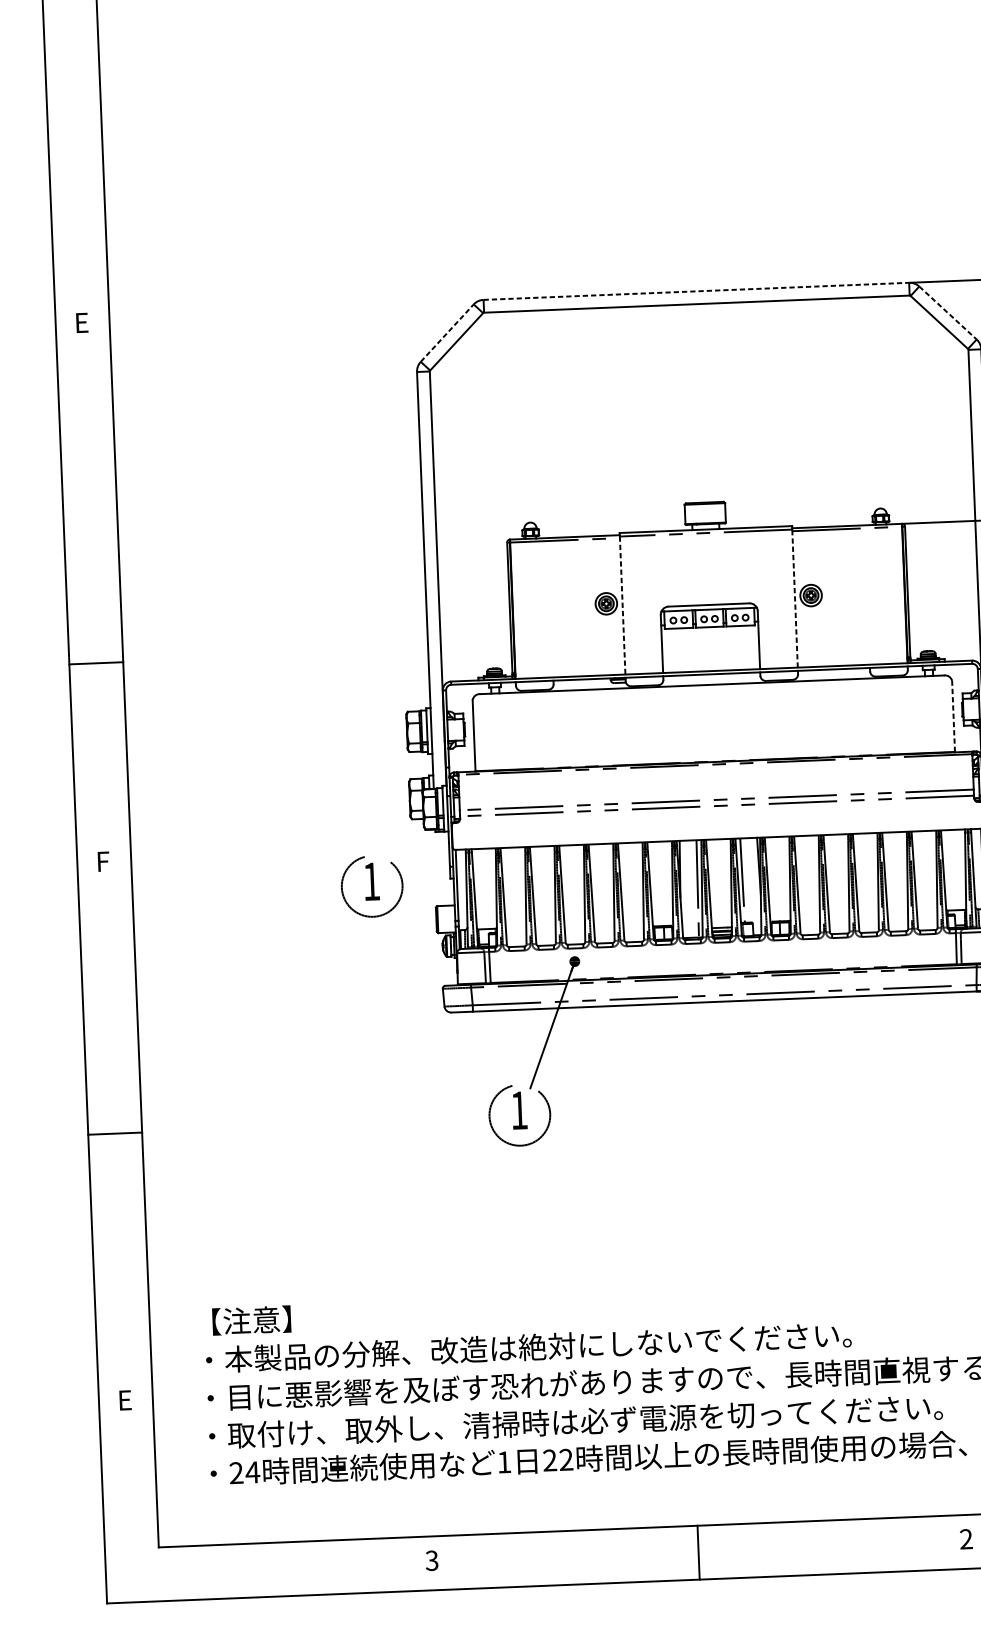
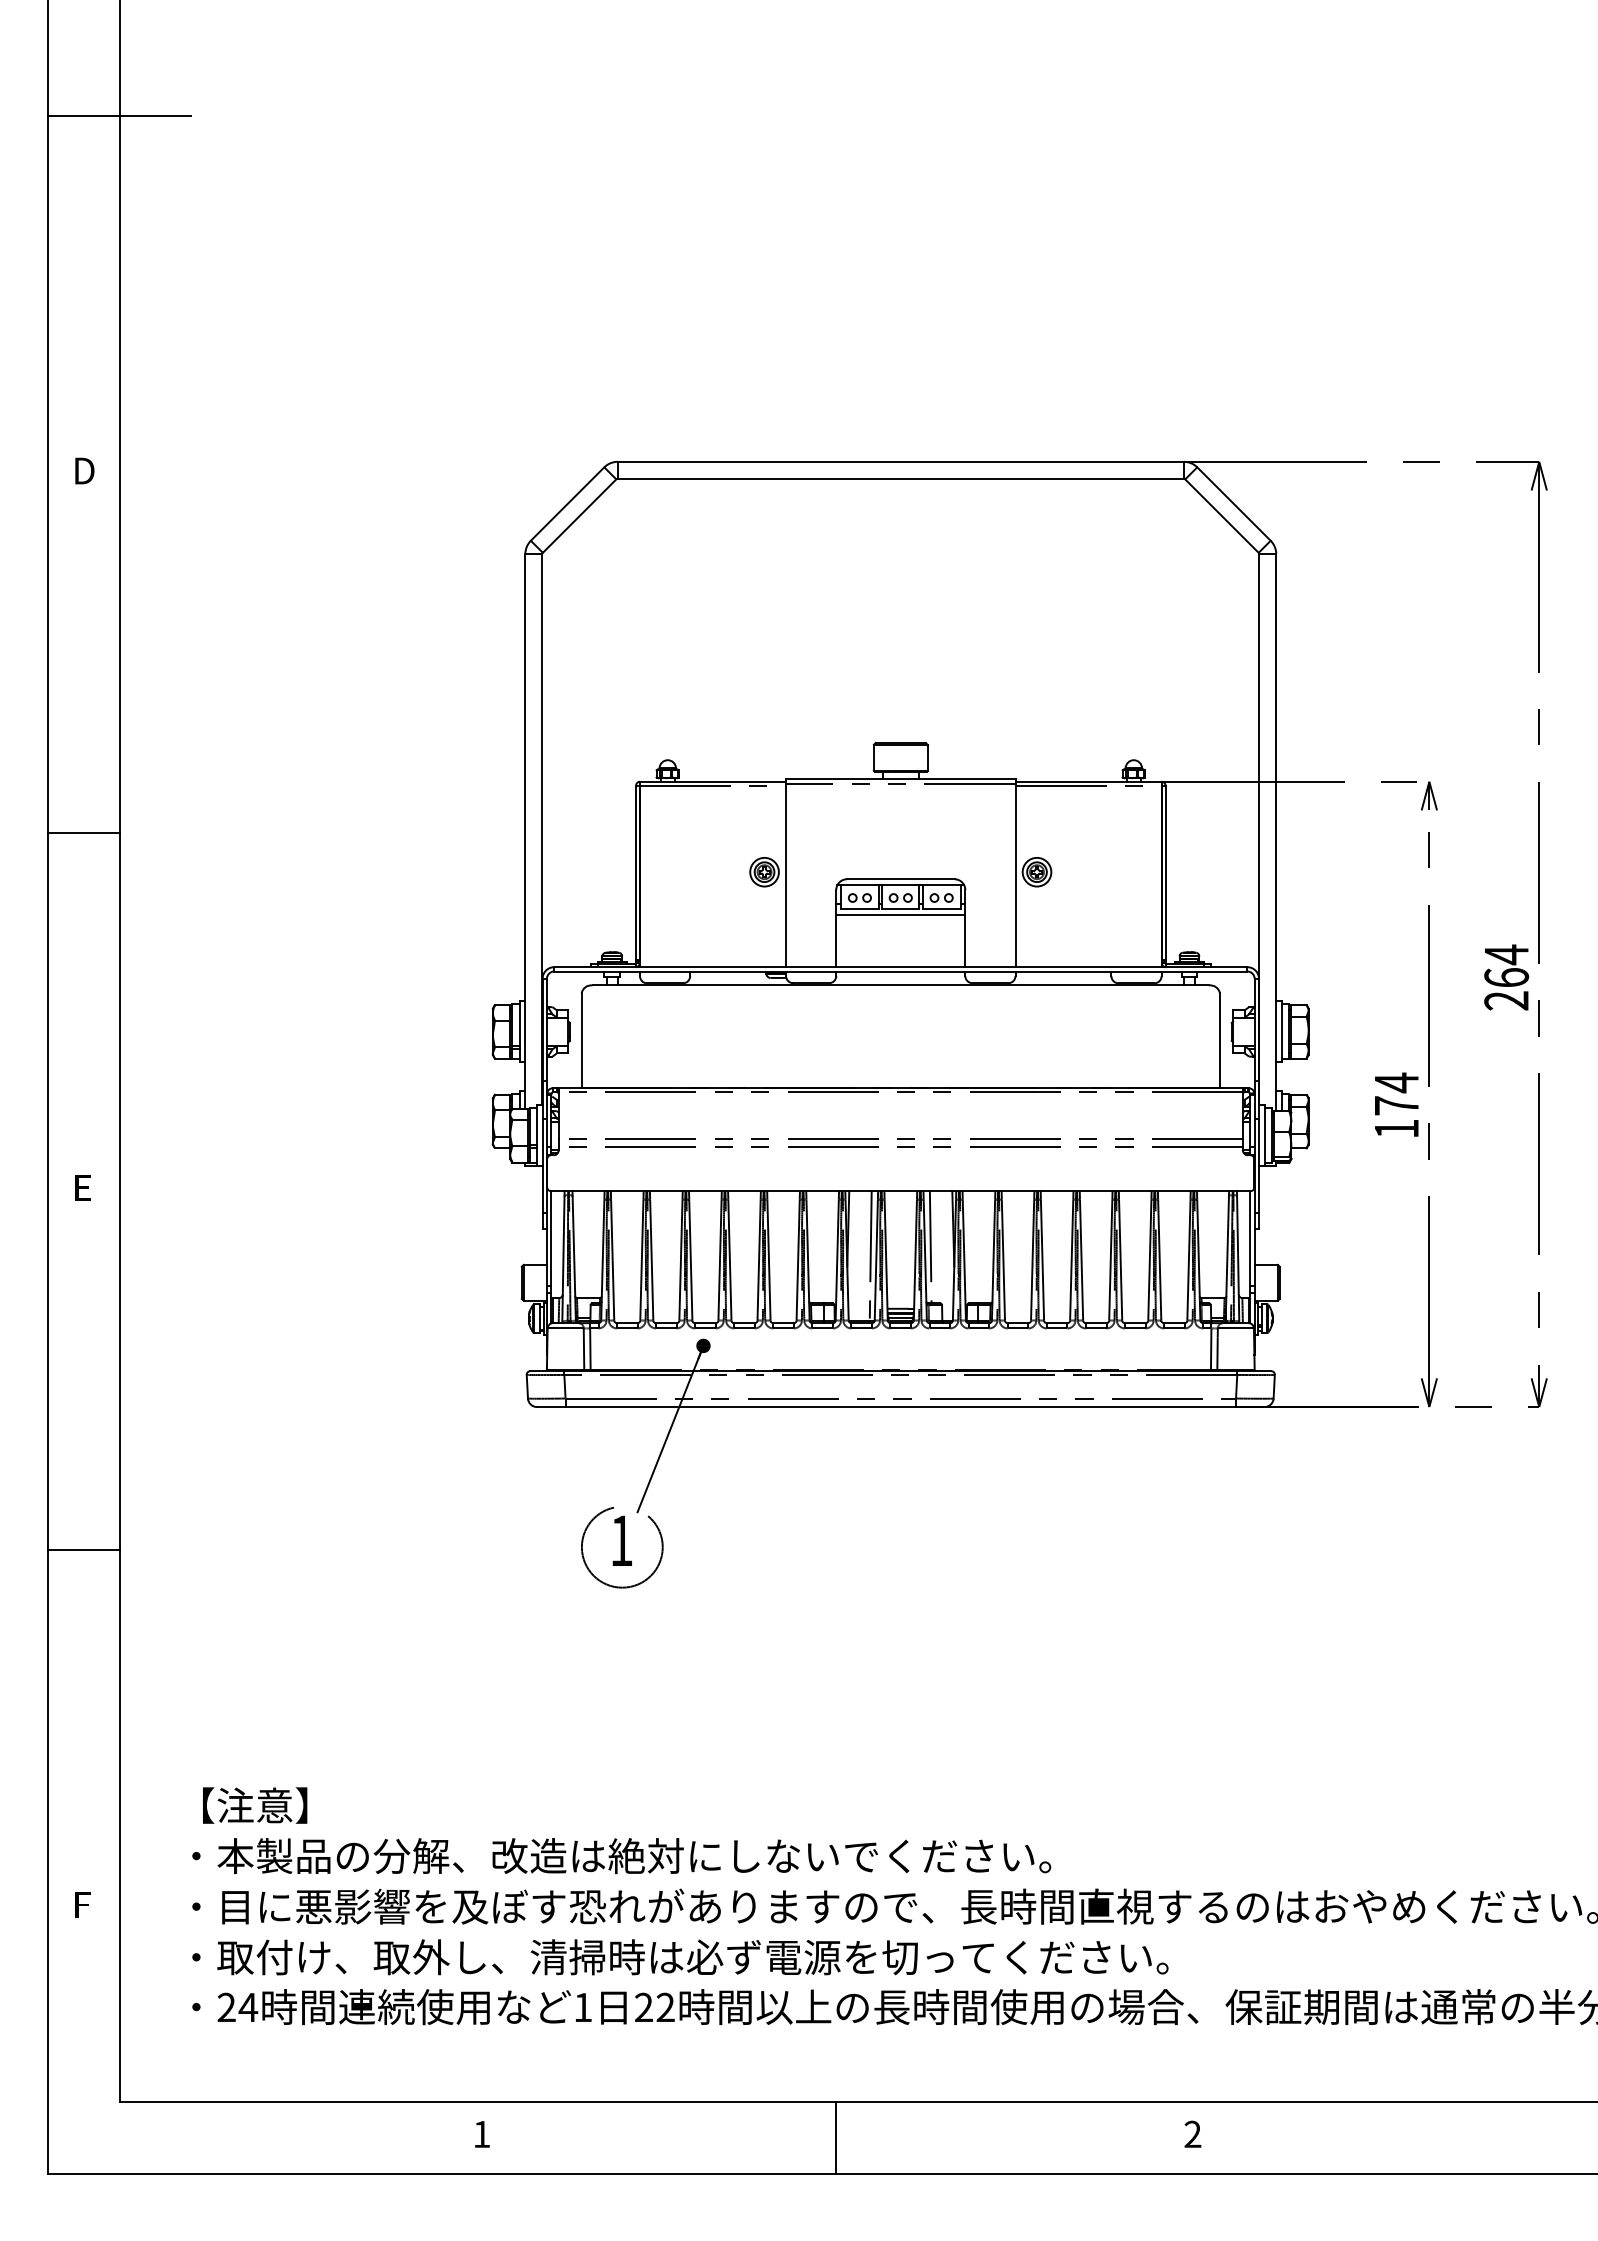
line: (98, 55) -> (119, 116), added
line: (696, 291) -> (901, 461), dashed -> solid
line: (948, 313) -> (1234, 504), dashed -> solid
text: (83, 322) -> (84, 470), E -> D
line: (447, 333) -> (567, 504), dashed -> solid
line: (795, 598) -> (1015, 875), dashed -> solid
line: (622, 605) -> (786, 875), dashed -> solid
line: (709, 632) -> (900, 915), added
line: (96, 663) -> (83, 833), moved
line: (953, 715) -> (1219, 1039), dashed -> solid
text: (105, 865) -> (84, 1193), F -> E
part: (372, 886) -> (438, 1235), removed
text: (126, 1404) -> (84, 1910), E -> F
text: (431, 1560) -> (481, 2134), 3 -> 1

